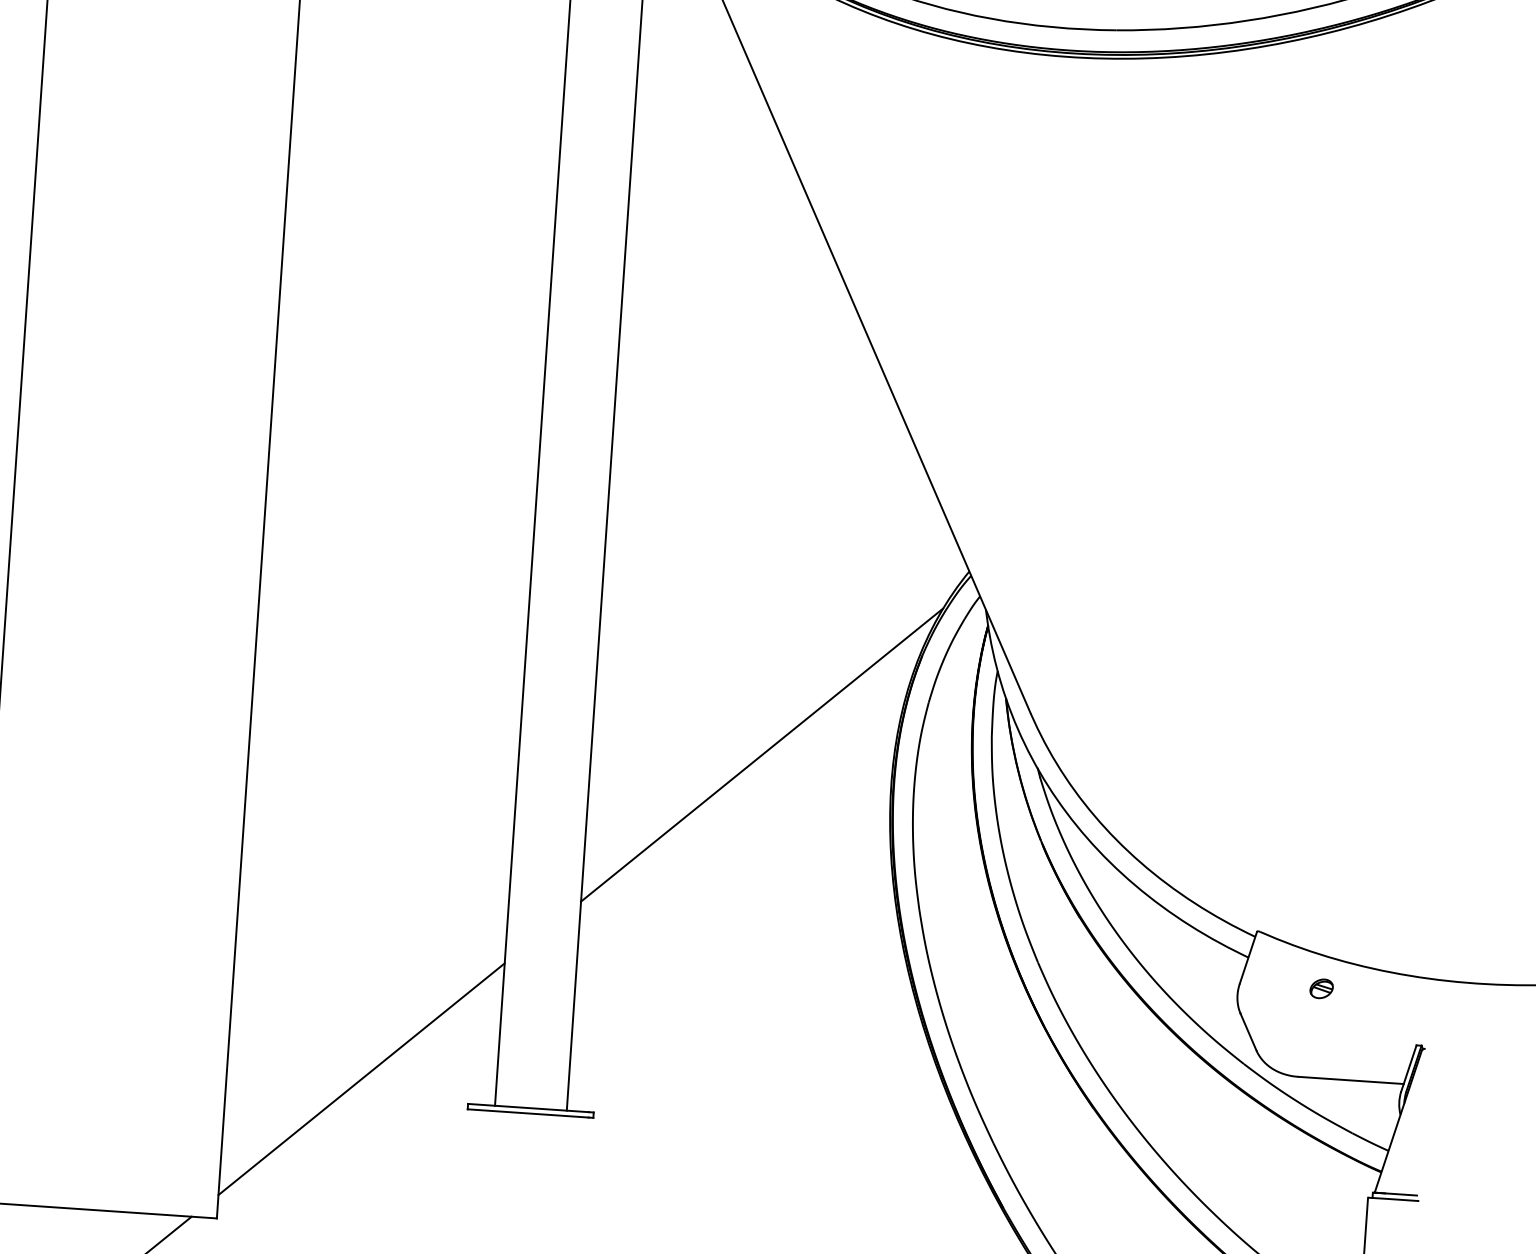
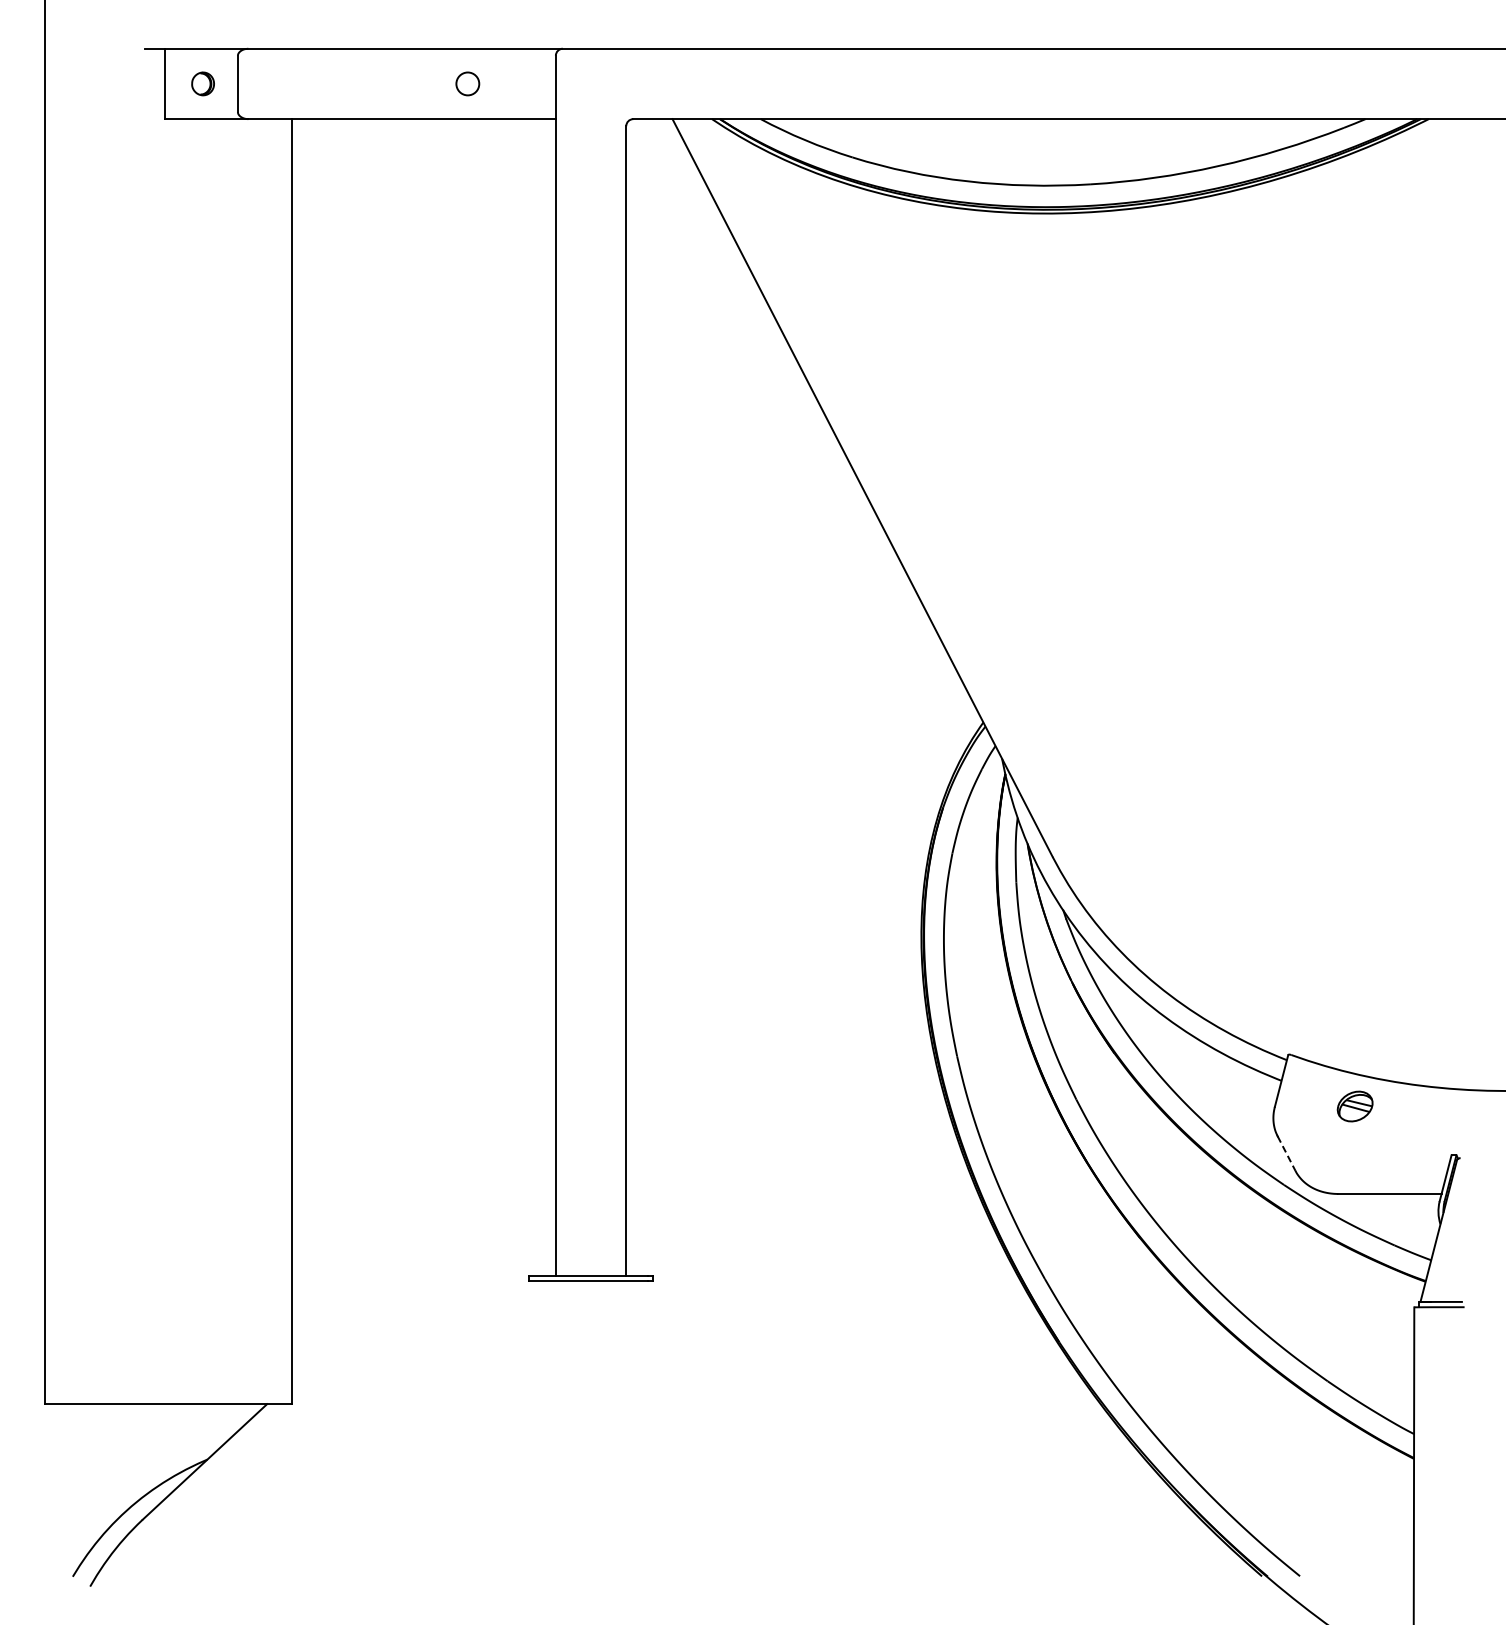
line: (762, 755) -> (793, 915), removed
part: (1321, 988) -> (1354, 1106), size x1.6
line: (1248, 1033) -> (1286, 1154), solid -> dashed
line: (361, 1079) -> (423, 1258), removed

